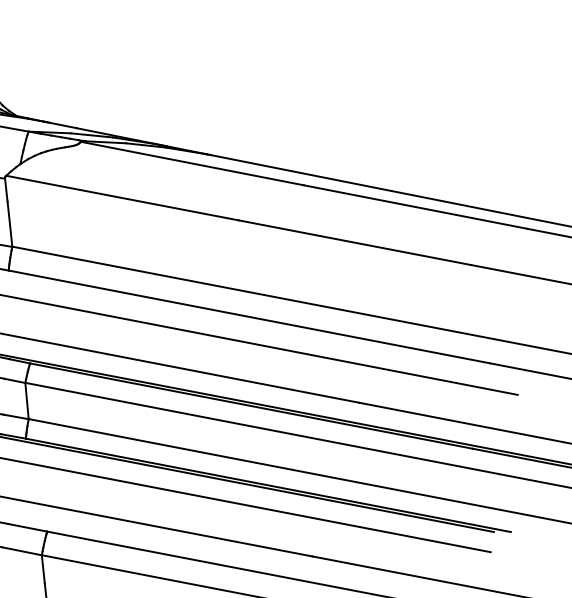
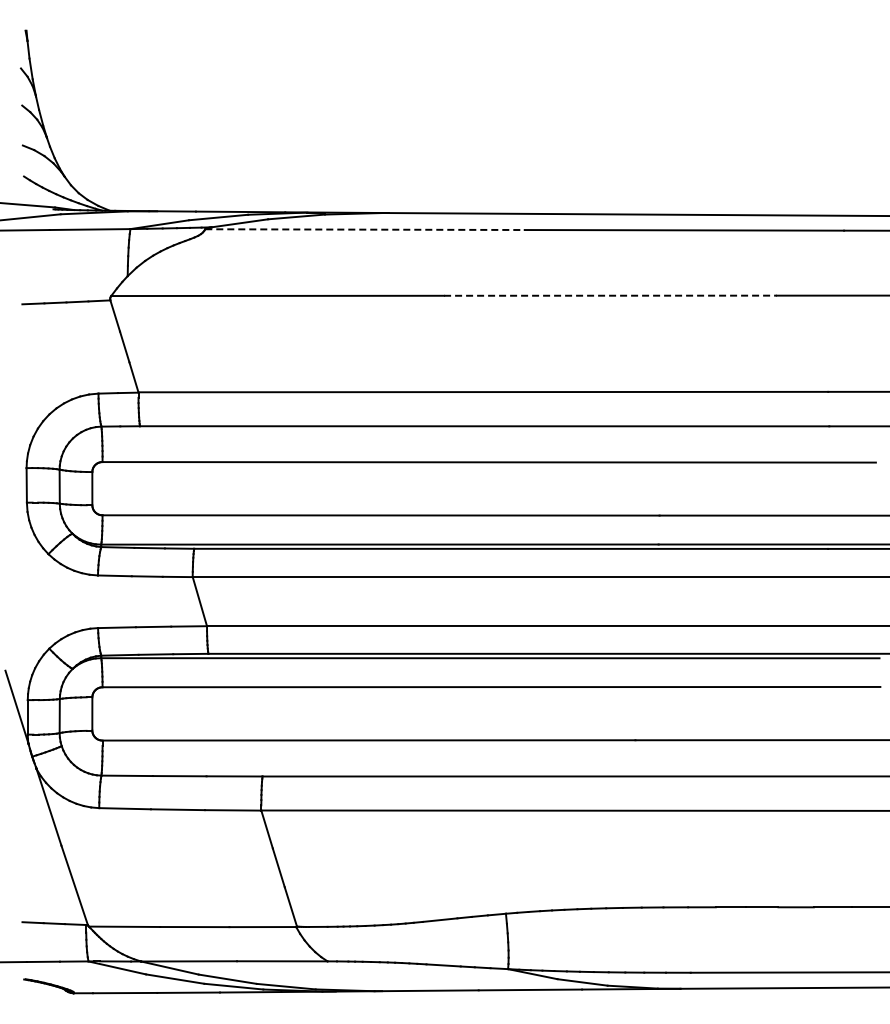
line: (192, 163) -> (365, 229), solid -> dashed
line: (354, 242) -> (610, 295), solid -> dashed

